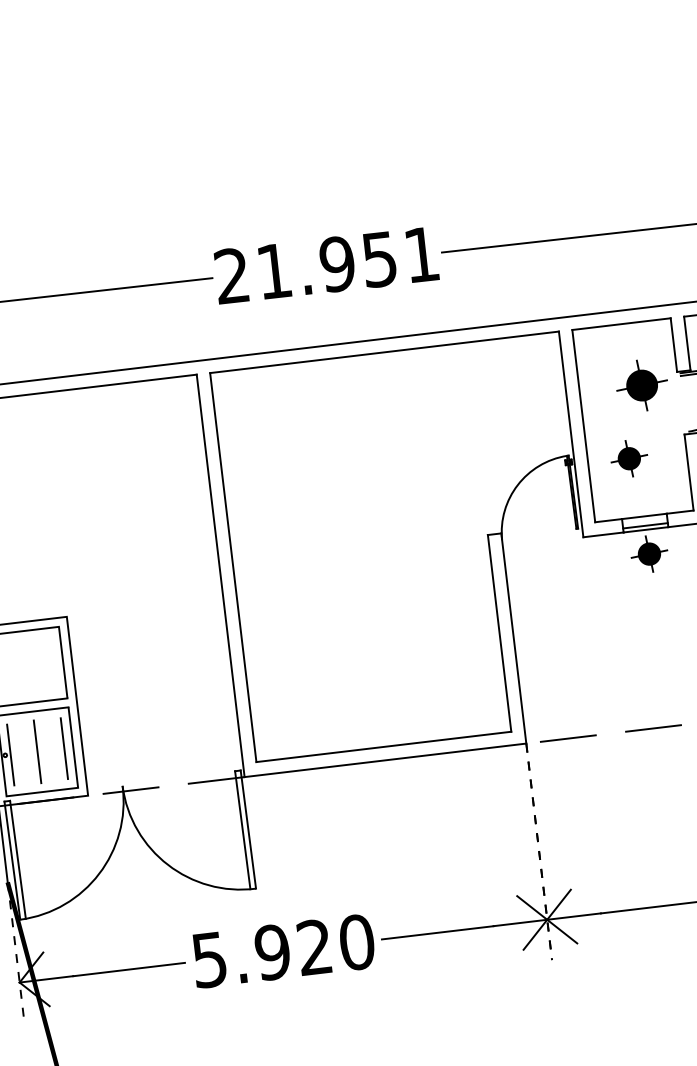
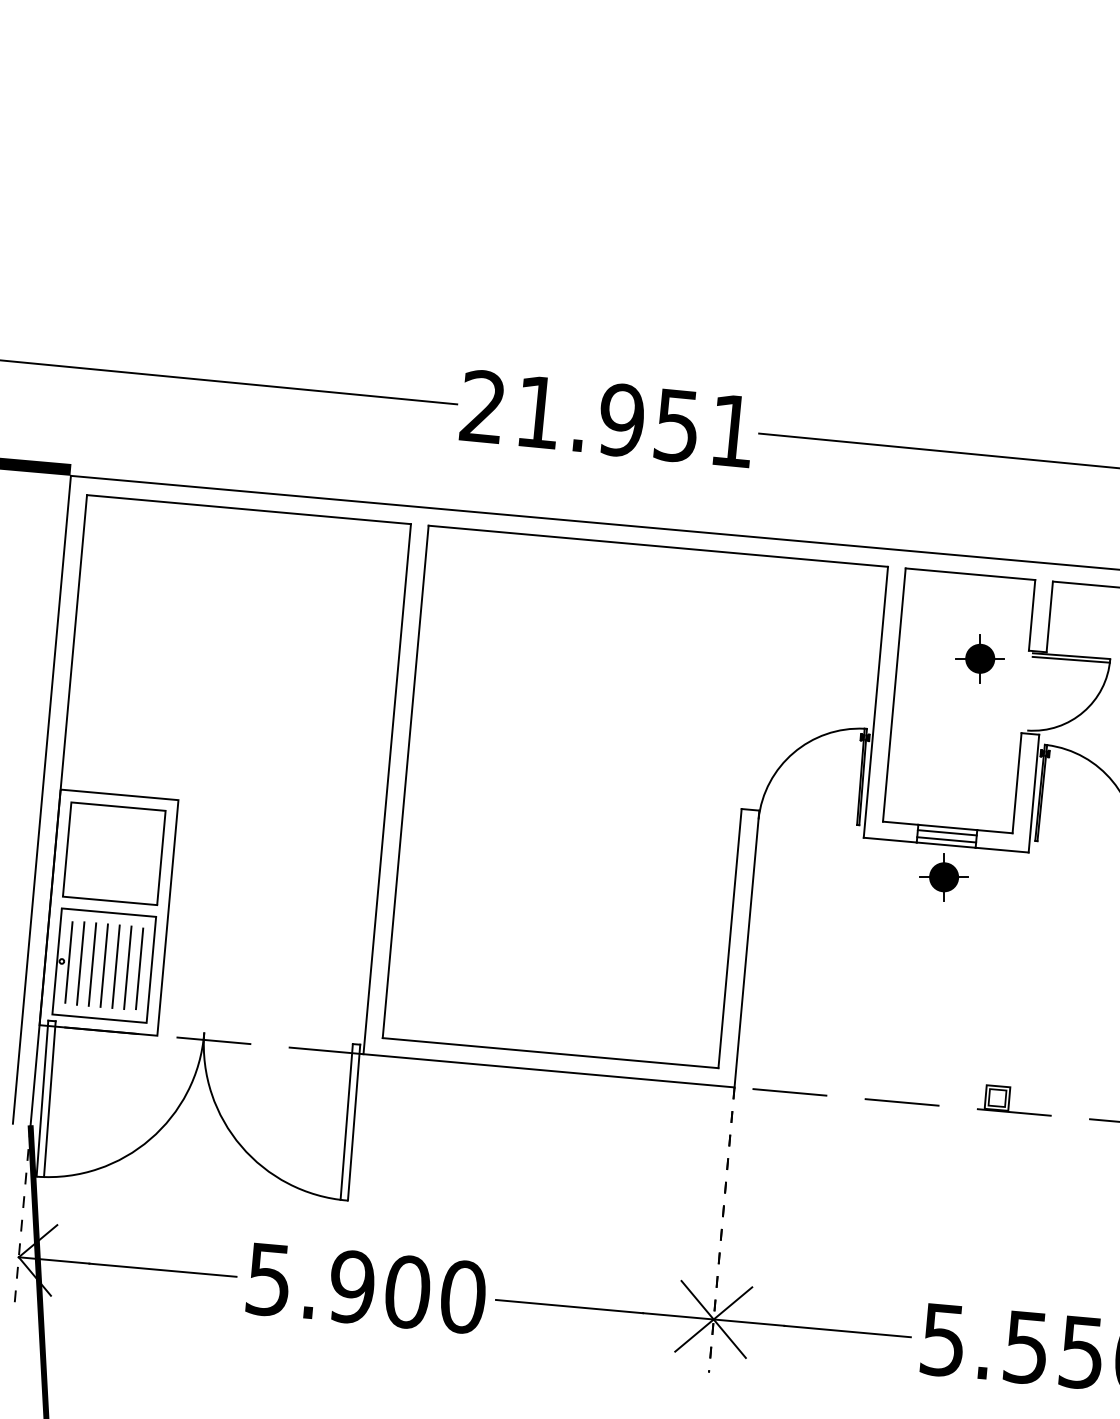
part: (641, 385) -> (979, 658), size x0.71
part: (628, 458) -> (943, 749), removed
line: (644, 520) -> (946, 832), added
line: (55, 749) -> (127, 967), added
line: (46, 750) -> (115, 966), added
line: (28, 752) -> (92, 964), added
line: (19, 753) -> (80, 963), added
text: (313, 947) -> (406, 1291), 5.920 -> 5.900

